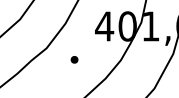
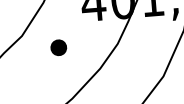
part: (74, 59) -> (58, 47), size x1.67

